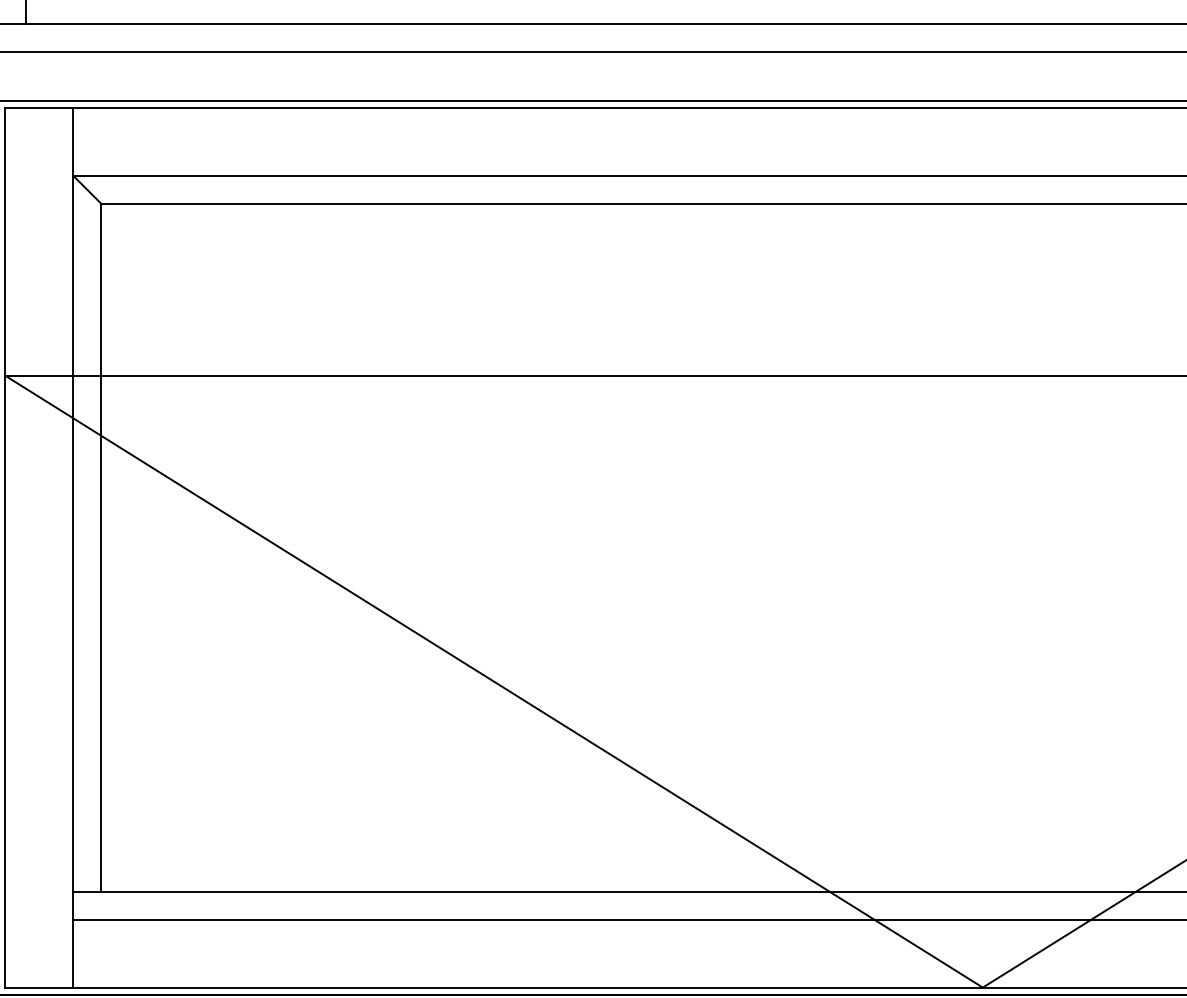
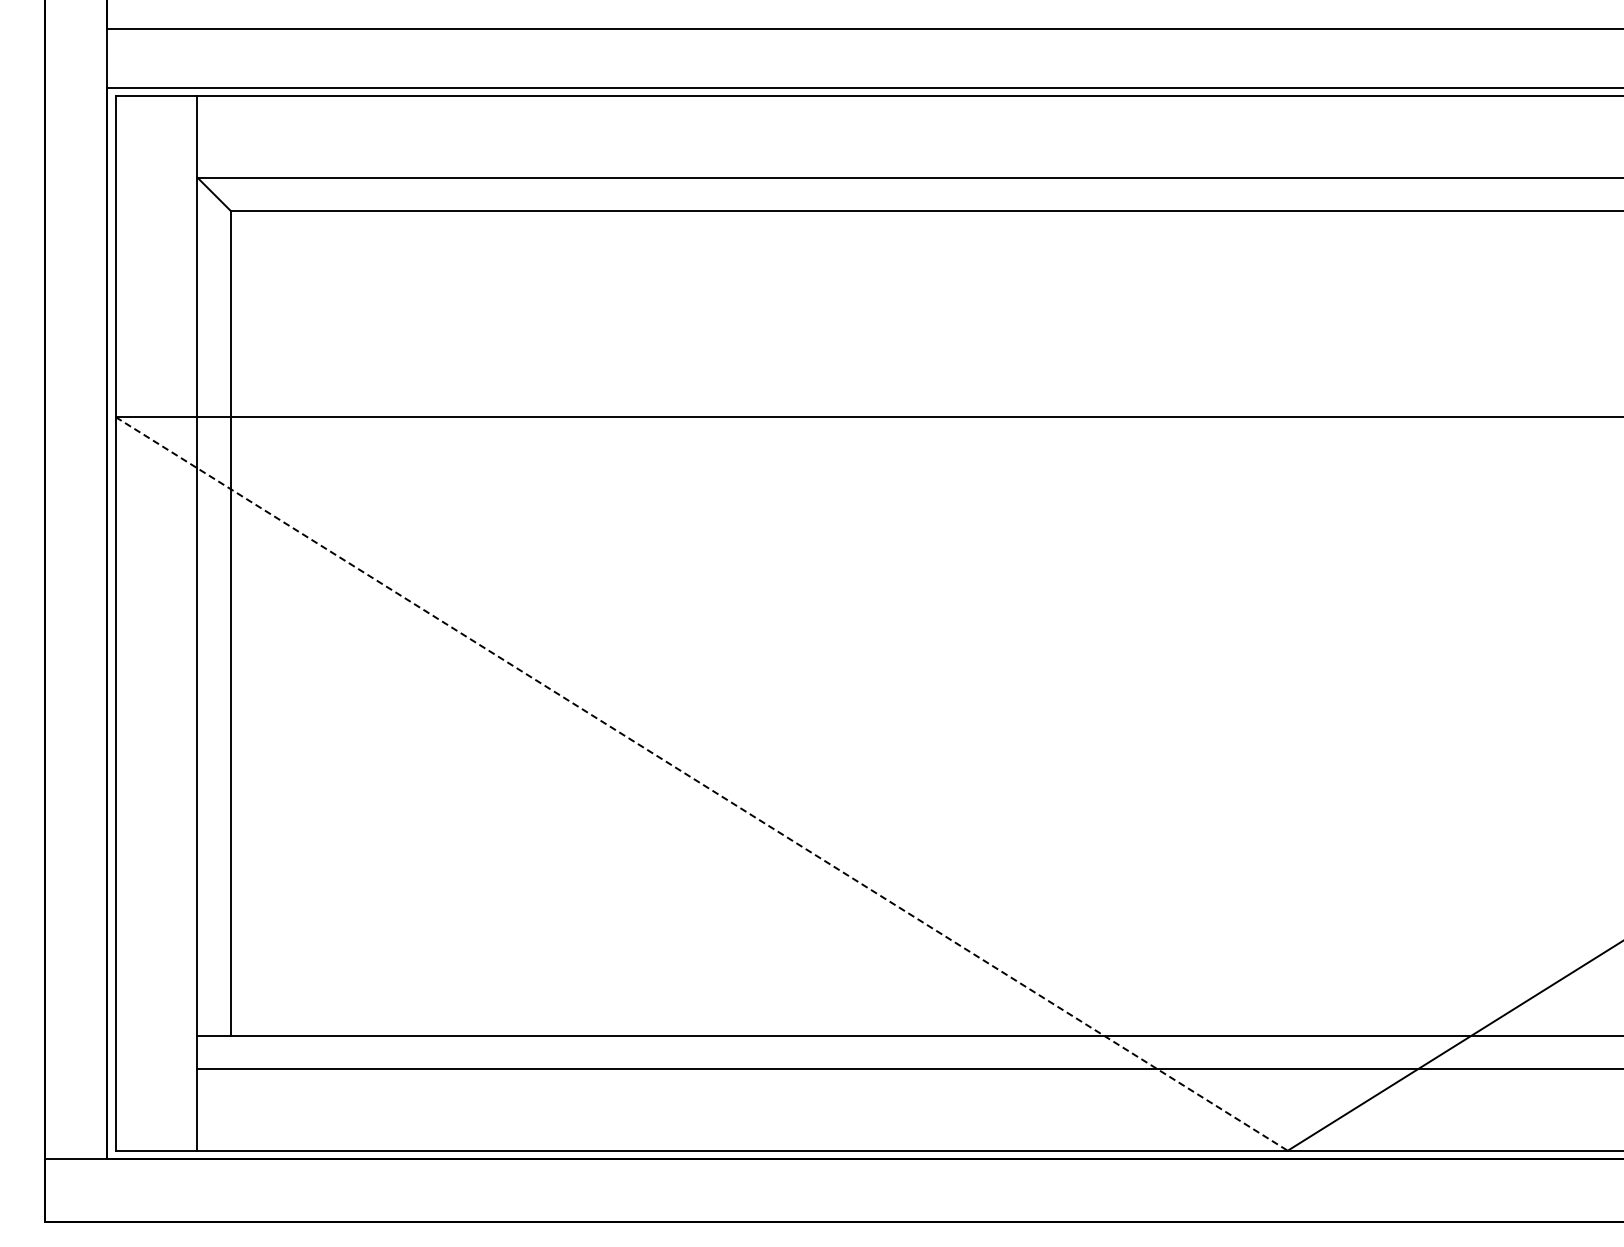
line: (494, 682) -> (702, 784), solid -> dashed

